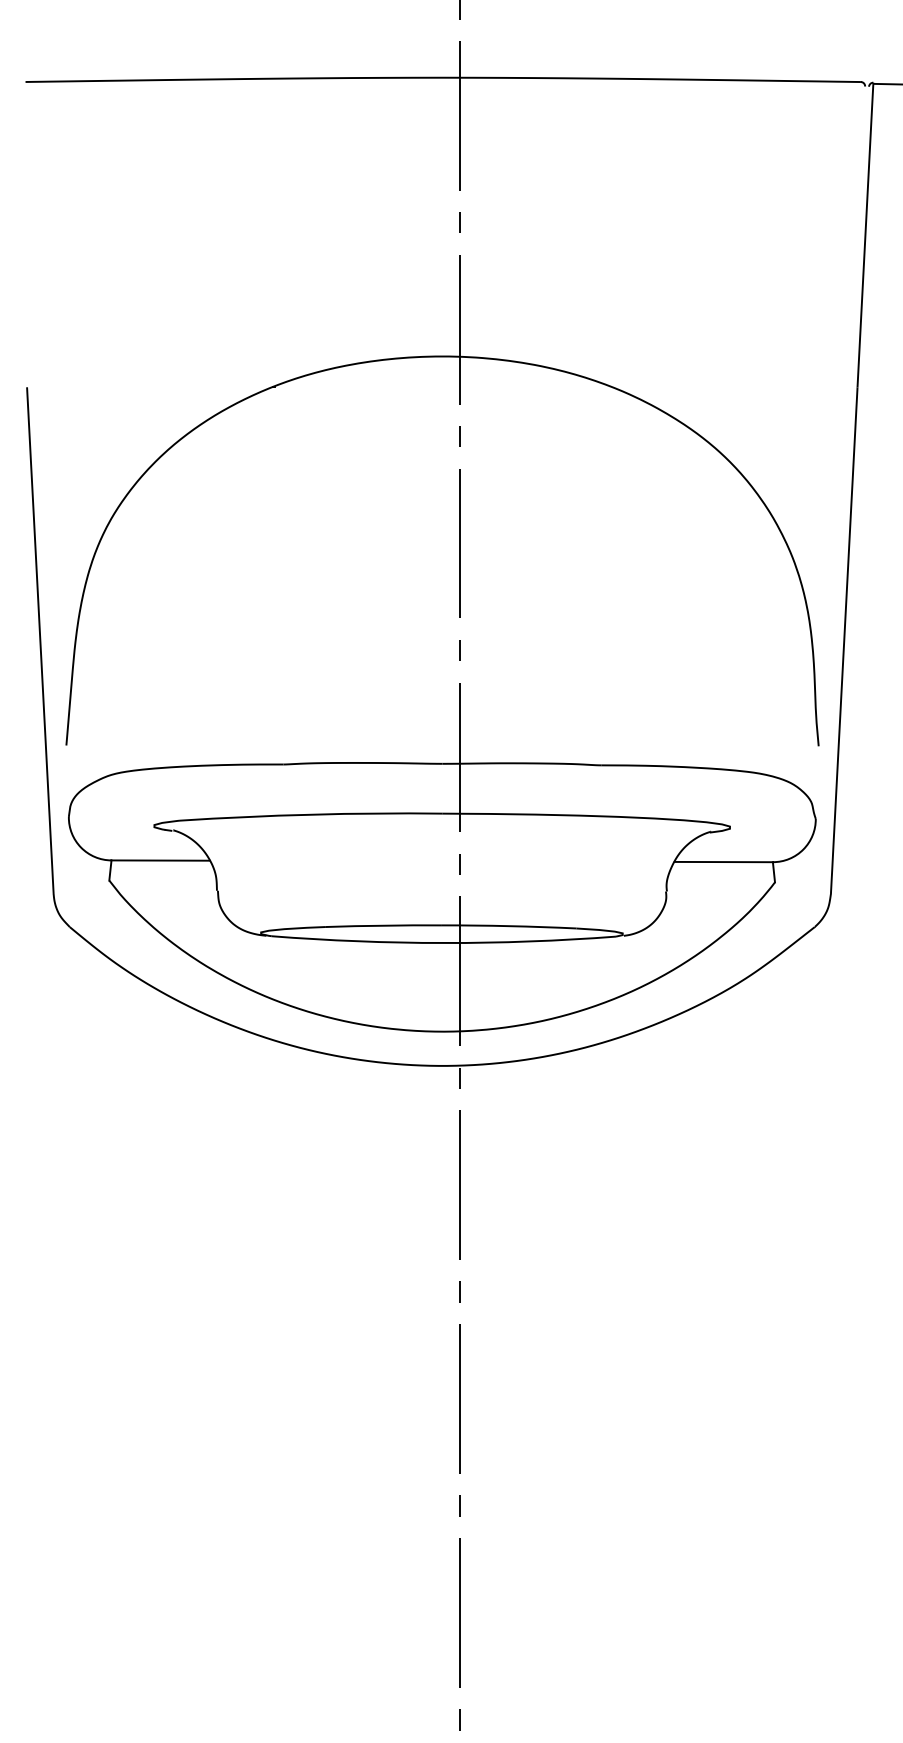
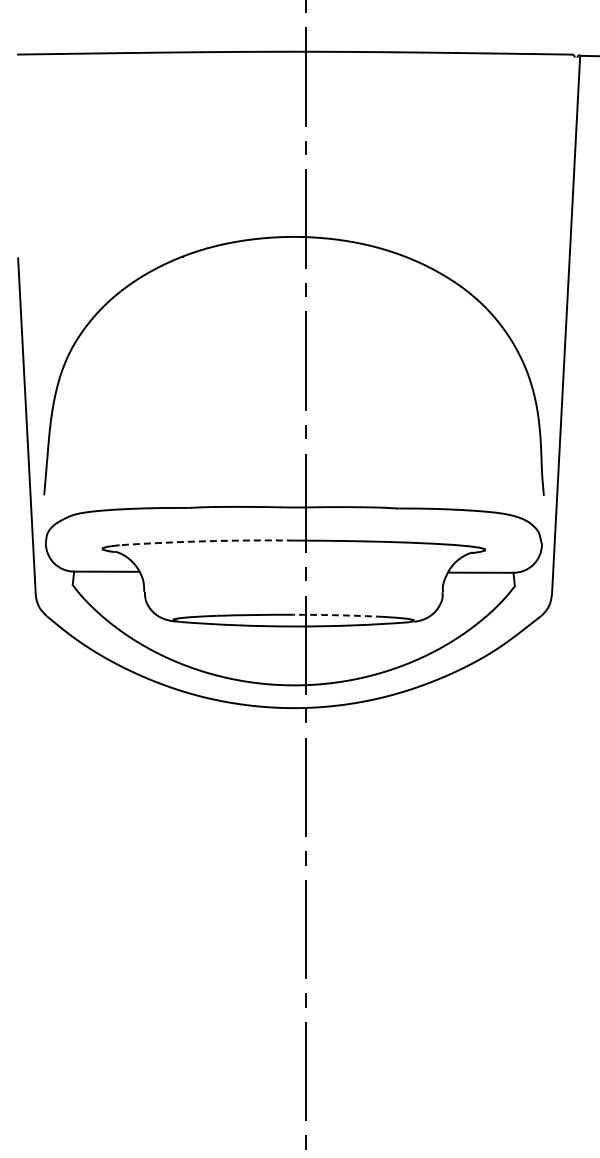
arc: (310, 815) -> (206, 541), solid -> dashed
arc: (509, 926) -> (338, 615), solid -> dashed

